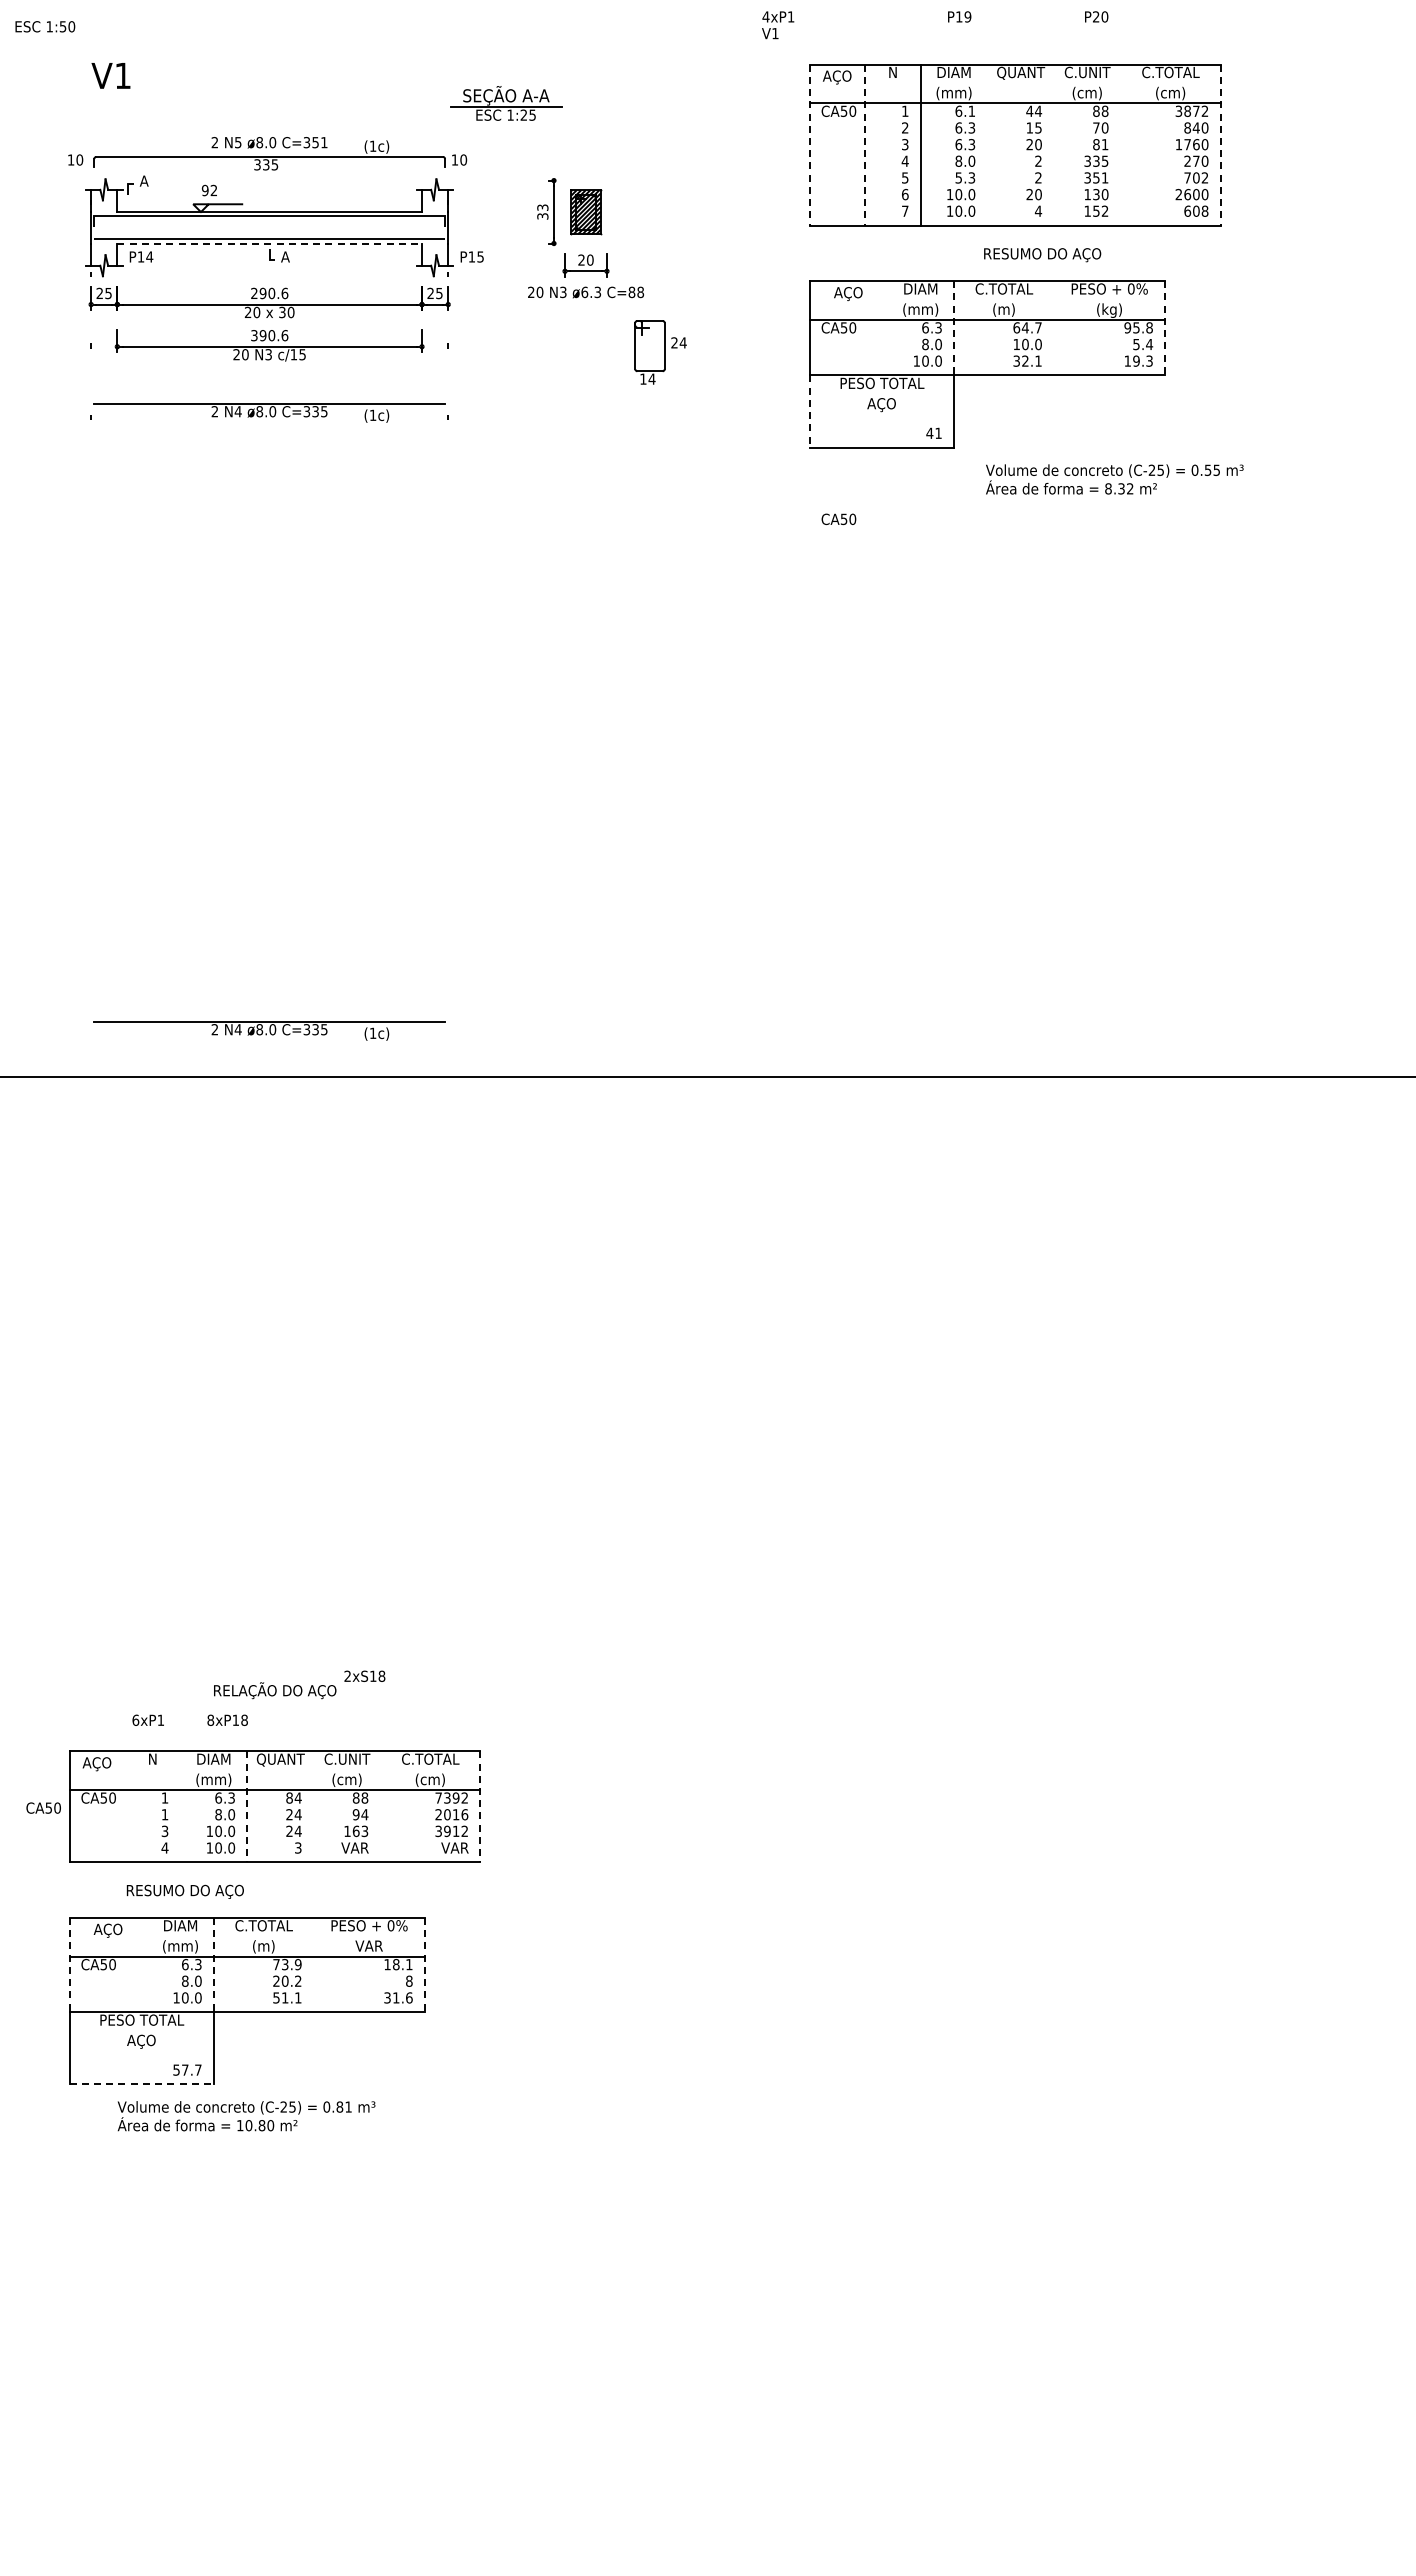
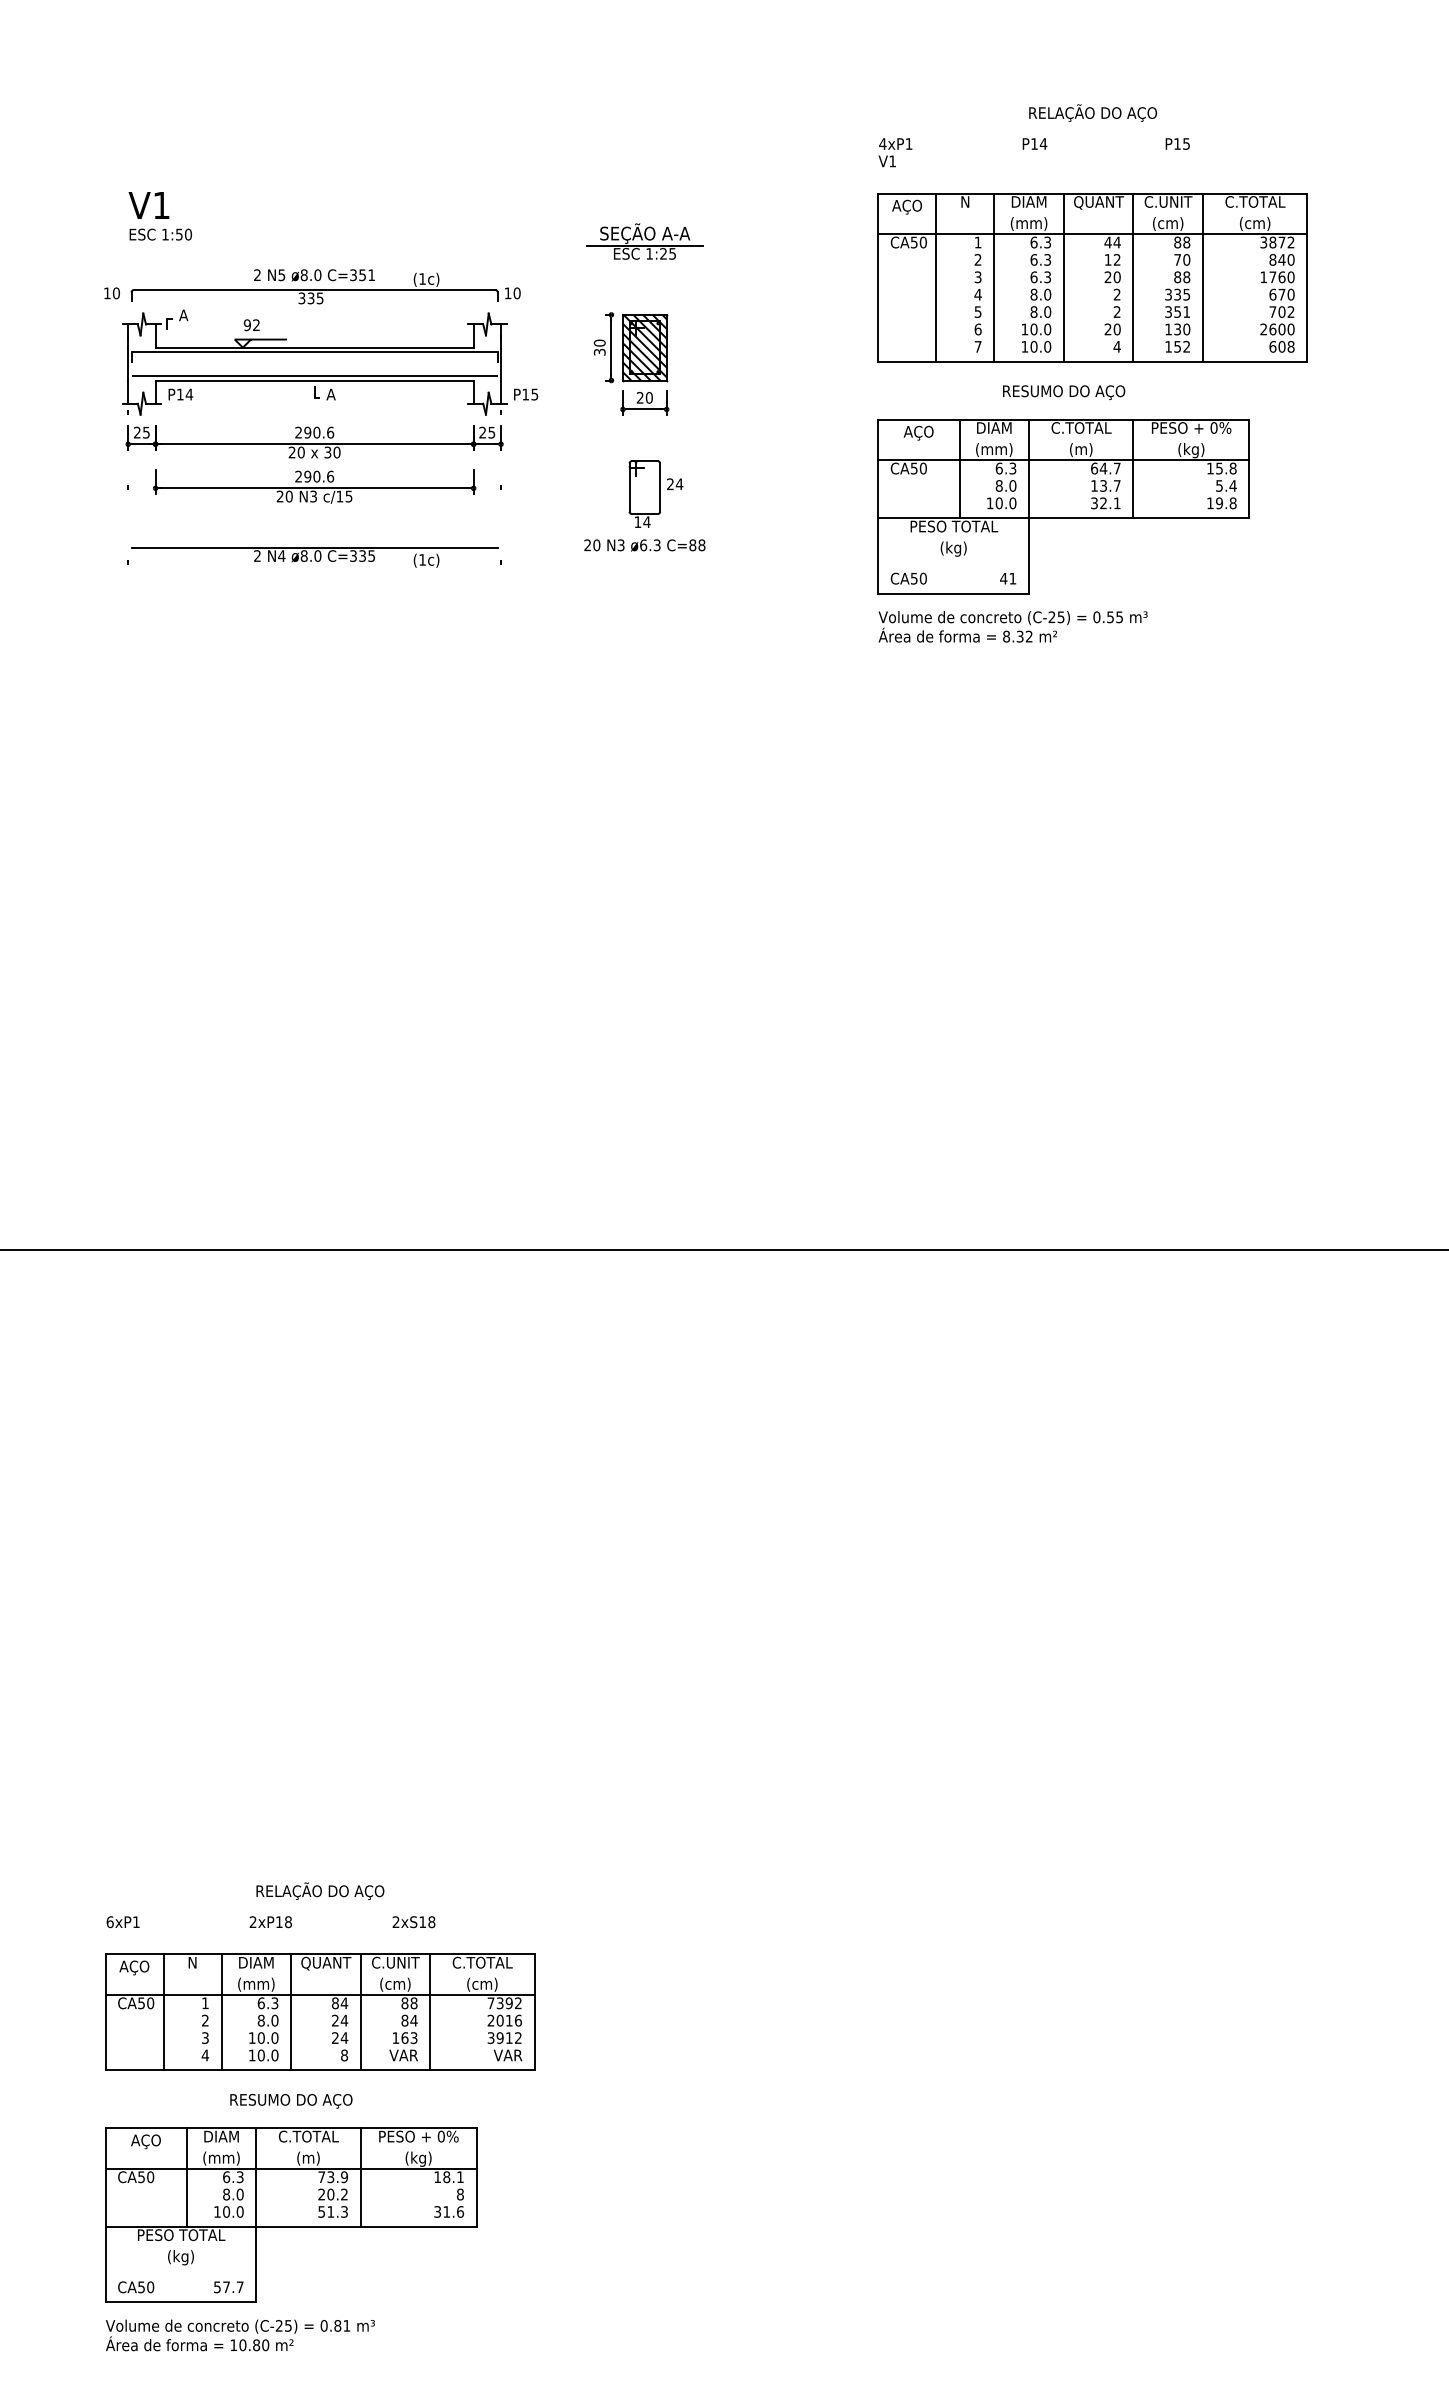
text: (967, 16) -> (1043, 143), P19 -> P14
text: (1100, 16) -> (1181, 143), P20 -> P15
text: (778, 25) -> (895, 152), moved
text: (45, 26) -> (161, 234), moved
part: (506, 103) -> (645, 241), moved
text: (971, 110) -> (1047, 241), 6.1 -> 6.3
text: (1038, 127) -> (1117, 259), 15 -> 12
line: (987, 144) -> (1063, 277), added
line: (1054, 144) -> (1133, 277), added
text: (1104, 144) -> (1186, 277), 81 -> 88
line: (1120, 144) -> (1202, 277), added
line: (809, 145) -> (878, 278), dashed -> solid
line: (865, 145) -> (936, 278), dashed -> solid
line: (1220, 145) -> (1307, 278), dashed -> solid
text: (1187, 160) -> (1272, 293), 270 -> 670
text: (965, 177) -> (1041, 311), 5.3 -> 8.0
text: (542, 207) -> (599, 342), 33 -> 30
part: (586, 212) -> (645, 348), size x1.43
line: (270, 243) -> (315, 380), dashed -> solid
text: (1042, 255) -> (1063, 393), moved
text: (585, 292) -> (644, 545), moved
text: (1127, 327) -> (1210, 468), 95.8 -> 15.8
line: (887, 328) -> (959, 469), added
line: (954, 328) -> (1029, 469), dashed -> solid
line: (1054, 328) -> (1133, 469), added
line: (1165, 328) -> (1249, 469), dashed -> solid
text: (254, 335) -> (298, 476), 390.6 -> 290.6
text: (1031, 344) -> (1109, 485), 10.0 -> 13.7
part: (660, 352) -> (655, 494), moved
text: (1149, 360) -> (1233, 502), 19.3 -> 19.8
text: (881, 404) -> (953, 548), AÇO -> (kg)
line: (809, 412) -> (878, 556), dashed -> solid
text: (1114, 479) -> (1012, 626), moved
text: (838, 518) -> (908, 577), moved
part: (269, 1030) -> (314, 1202), removed
text: (364, 1675) -> (413, 1921), moved
text: (147, 1719) -> (122, 1921), moved
text: (210, 1719) -> (252, 1921), 8xP18 -> 2xP18
line: (125, 1806) -> (164, 2012), added
line: (180, 1806) -> (221, 2012), added
line: (247, 1806) -> (291, 2012), dashed -> solid
line: (313, 1806) -> (360, 2012), added
line: (380, 1806) -> (430, 2012), added
line: (480, 1806) -> (534, 2012), dashed -> solid
text: (43, 1807) -> (135, 2286), moved
text: (164, 1814) -> (204, 2020), 1 -> 2
text: (355, 1814) -> (404, 2020), 94 -> 84
text: (298, 1847) -> (344, 2054), 3 -> 8
text: (184, 1891) -> (290, 2100), moved
text: (368, 1947) -> (417, 2159), VAR -> (kg)
line: (147, 1964) -> (187, 2177), added
line: (313, 1964) -> (360, 2177), added
line: (69, 1965) -> (105, 2178), dashed -> solid
line: (213, 1965) -> (255, 2178), dashed -> solid
line: (424, 1965) -> (476, 2178), dashed -> solid
text: (298, 1997) -> (344, 2211), 51.1 -> 51.3
text: (141, 2041) -> (180, 2257), AÇO -> (kg)
line: (142, 2084) -> (181, 2302), dashed -> solid
text: (246, 2116) -> (240, 2335), moved

